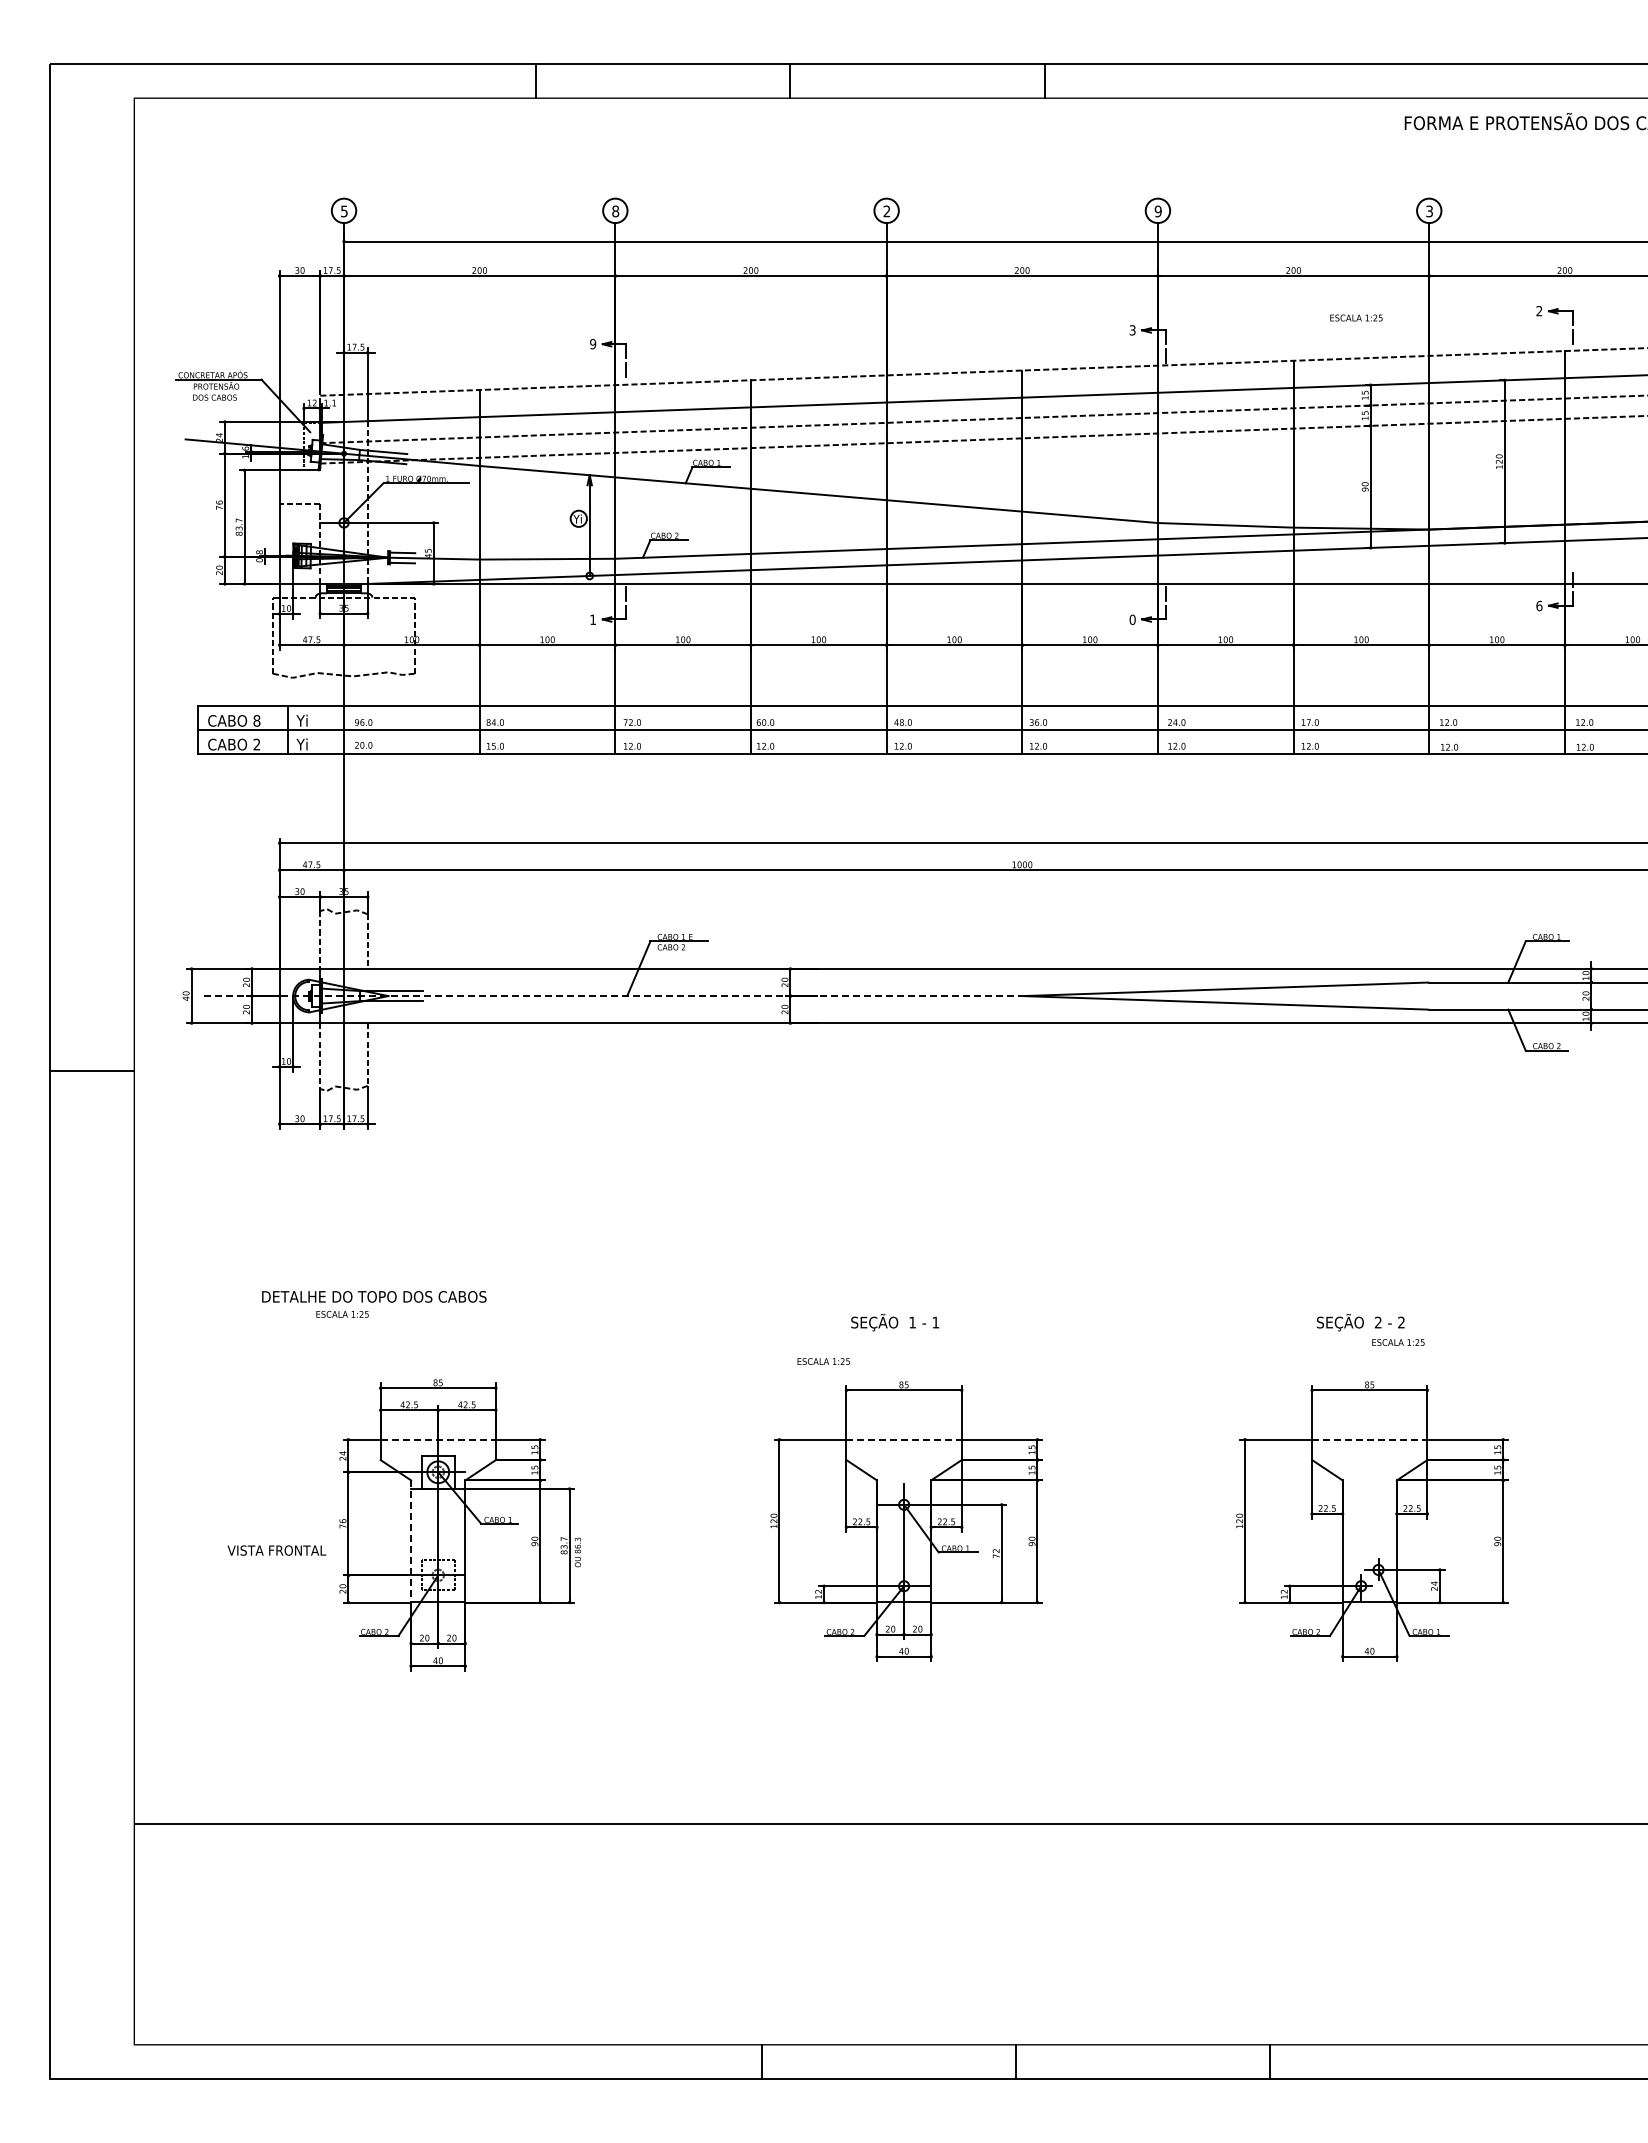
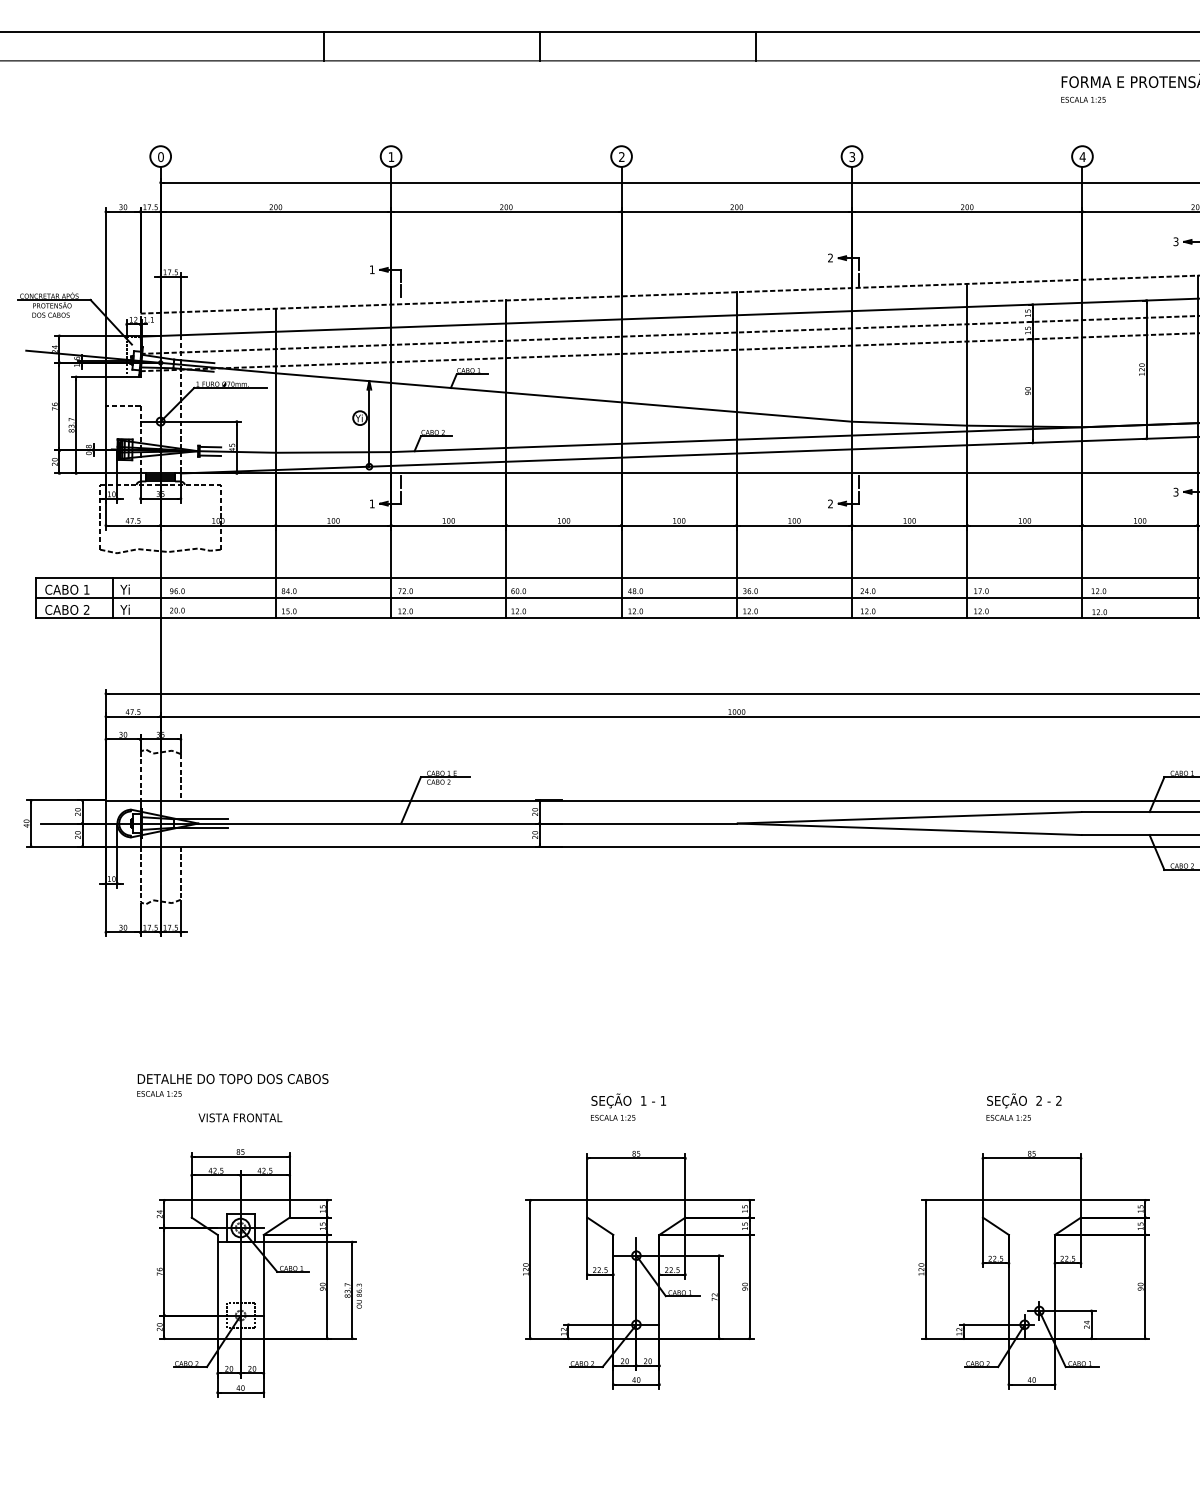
text: (343, 211) -> (160, 157), 5 -> 0
text: (615, 211) -> (391, 157), 8 -> 1
text: (1157, 211) -> (851, 157), 9 -> 3
text: (1429, 211) -> (1082, 157), 3 -> 4
text: (1539, 311) -> (1176, 242), 2 -> 3
text: (1356, 317) -> (1083, 99), moved
text: (1132, 330) -> (830, 258), 3 -> 2
text: (593, 344) -> (372, 270), 9 -> 1
text: (1539, 605) -> (1176, 491), 6 -> 3
text: (1132, 619) -> (830, 503), 0 -> 2
text: (256, 720) -> (86, 589), 8 -> 1
line: (613, 996) -> (389, 823), dashed -> solid
text: (374, 1296) -> (233, 1078), moved
text: (1398, 1342) -> (1008, 1117), moved
text: (823, 1361) -> (612, 1117), moved
line: (438, 1439) -> (240, 1200), dashed -> solid
line: (904, 1439) -> (636, 1200), dashed -> solid
line: (1369, 1439) -> (1031, 1200), dashed -> solid
line: (411, 1541) -> (217, 1286), dashed -> solid
text: (276, 1550) -> (240, 1117), moved

